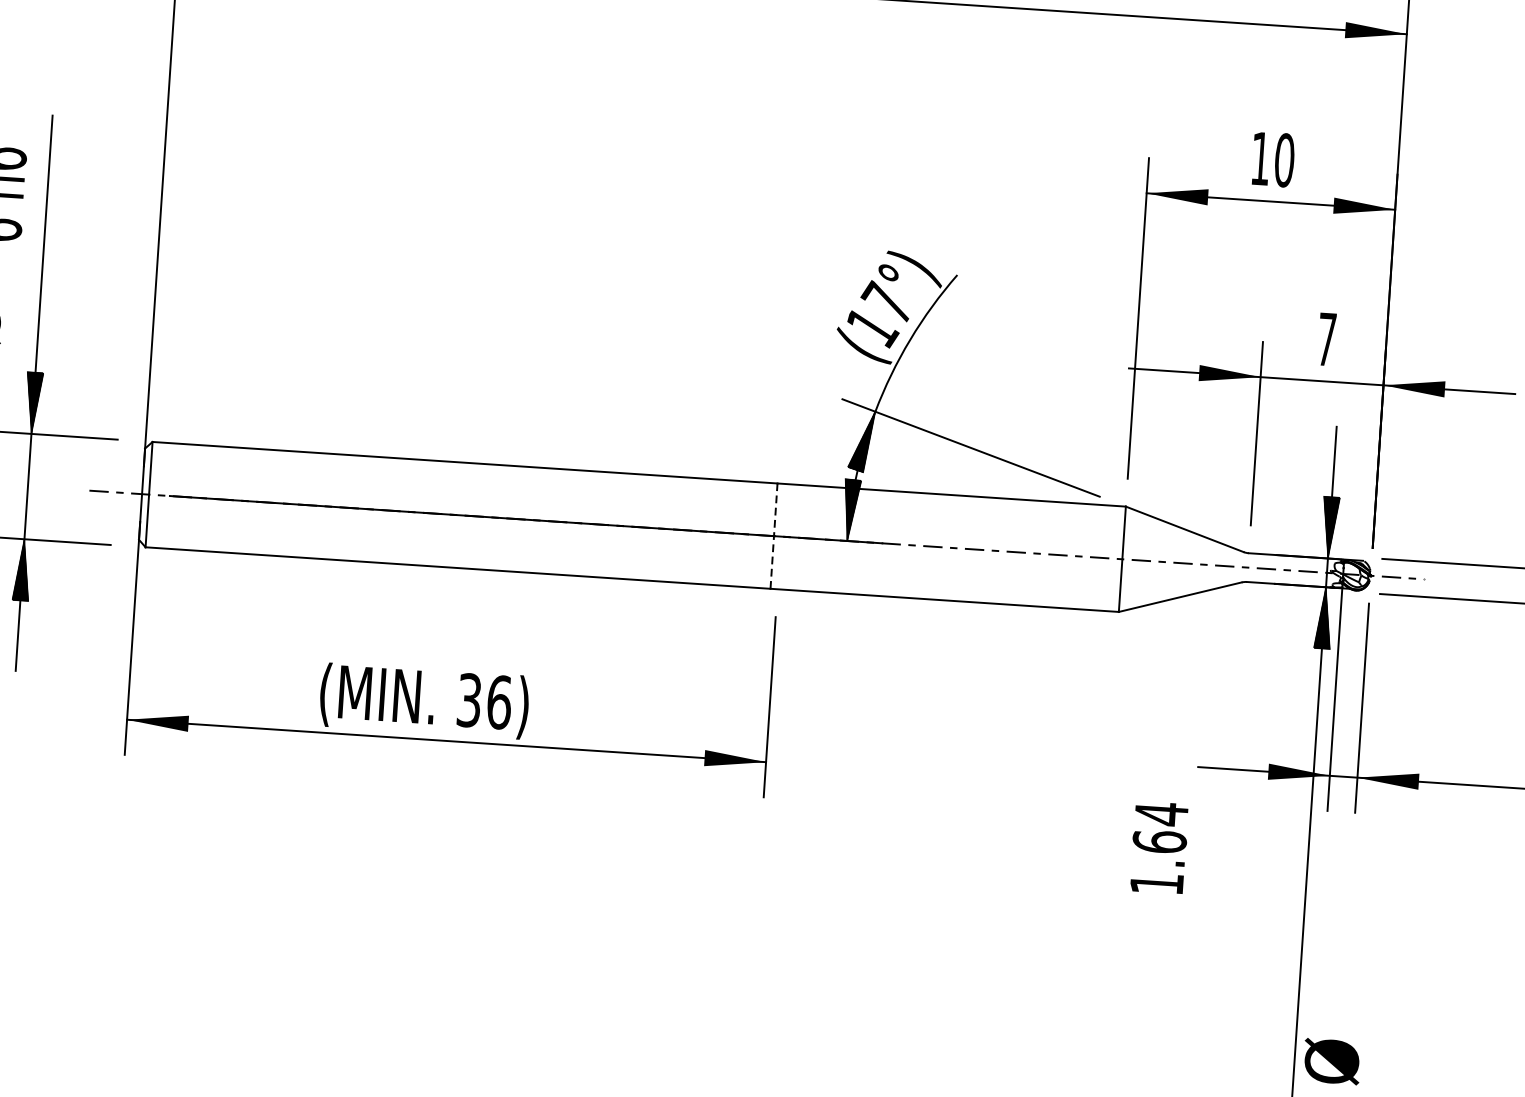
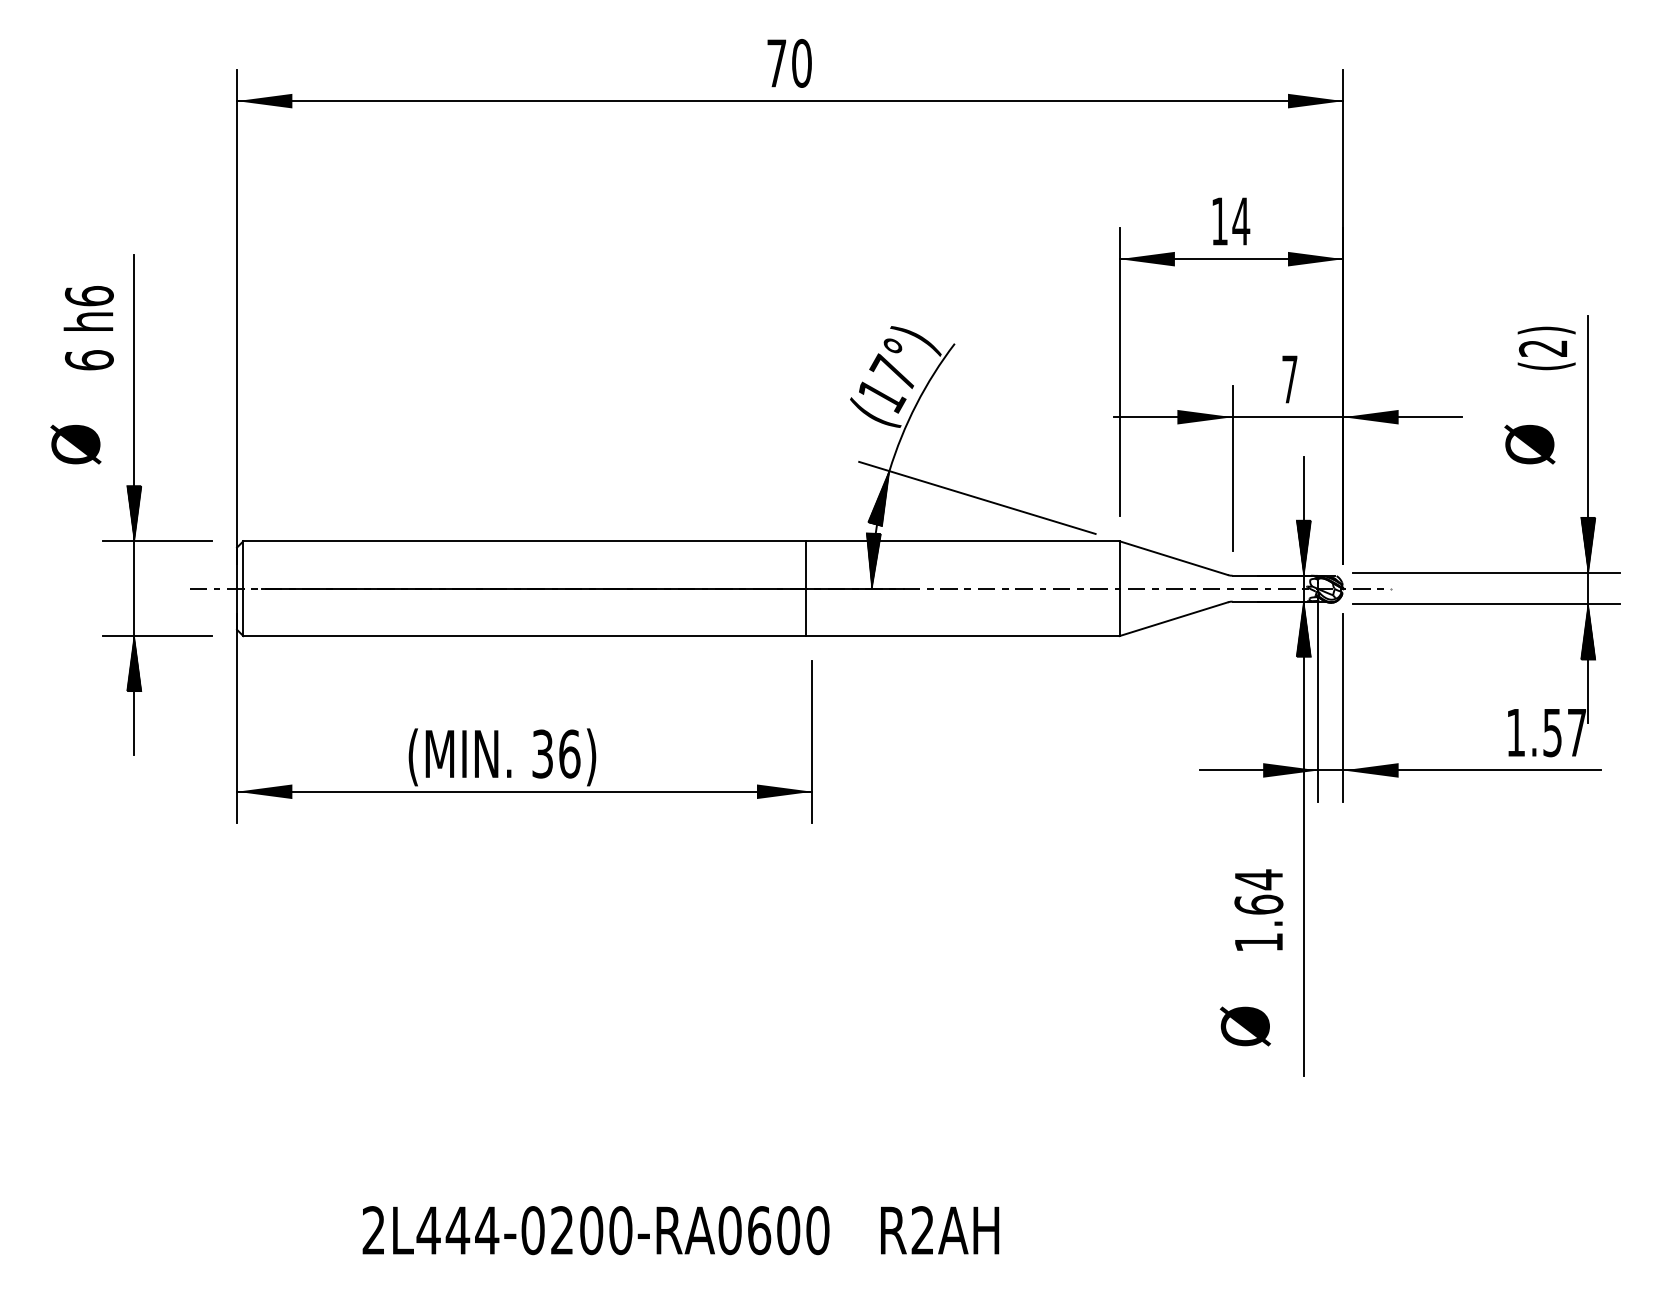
text: (1284, 160) -> (1241, 221), 10 -> 14
line: (773, 535) -> (805, 588), dashed -> solid
text: (1158, 847) -> (1258, 909), moved
text: (1330, 1061) -> (1244, 1026), moved

